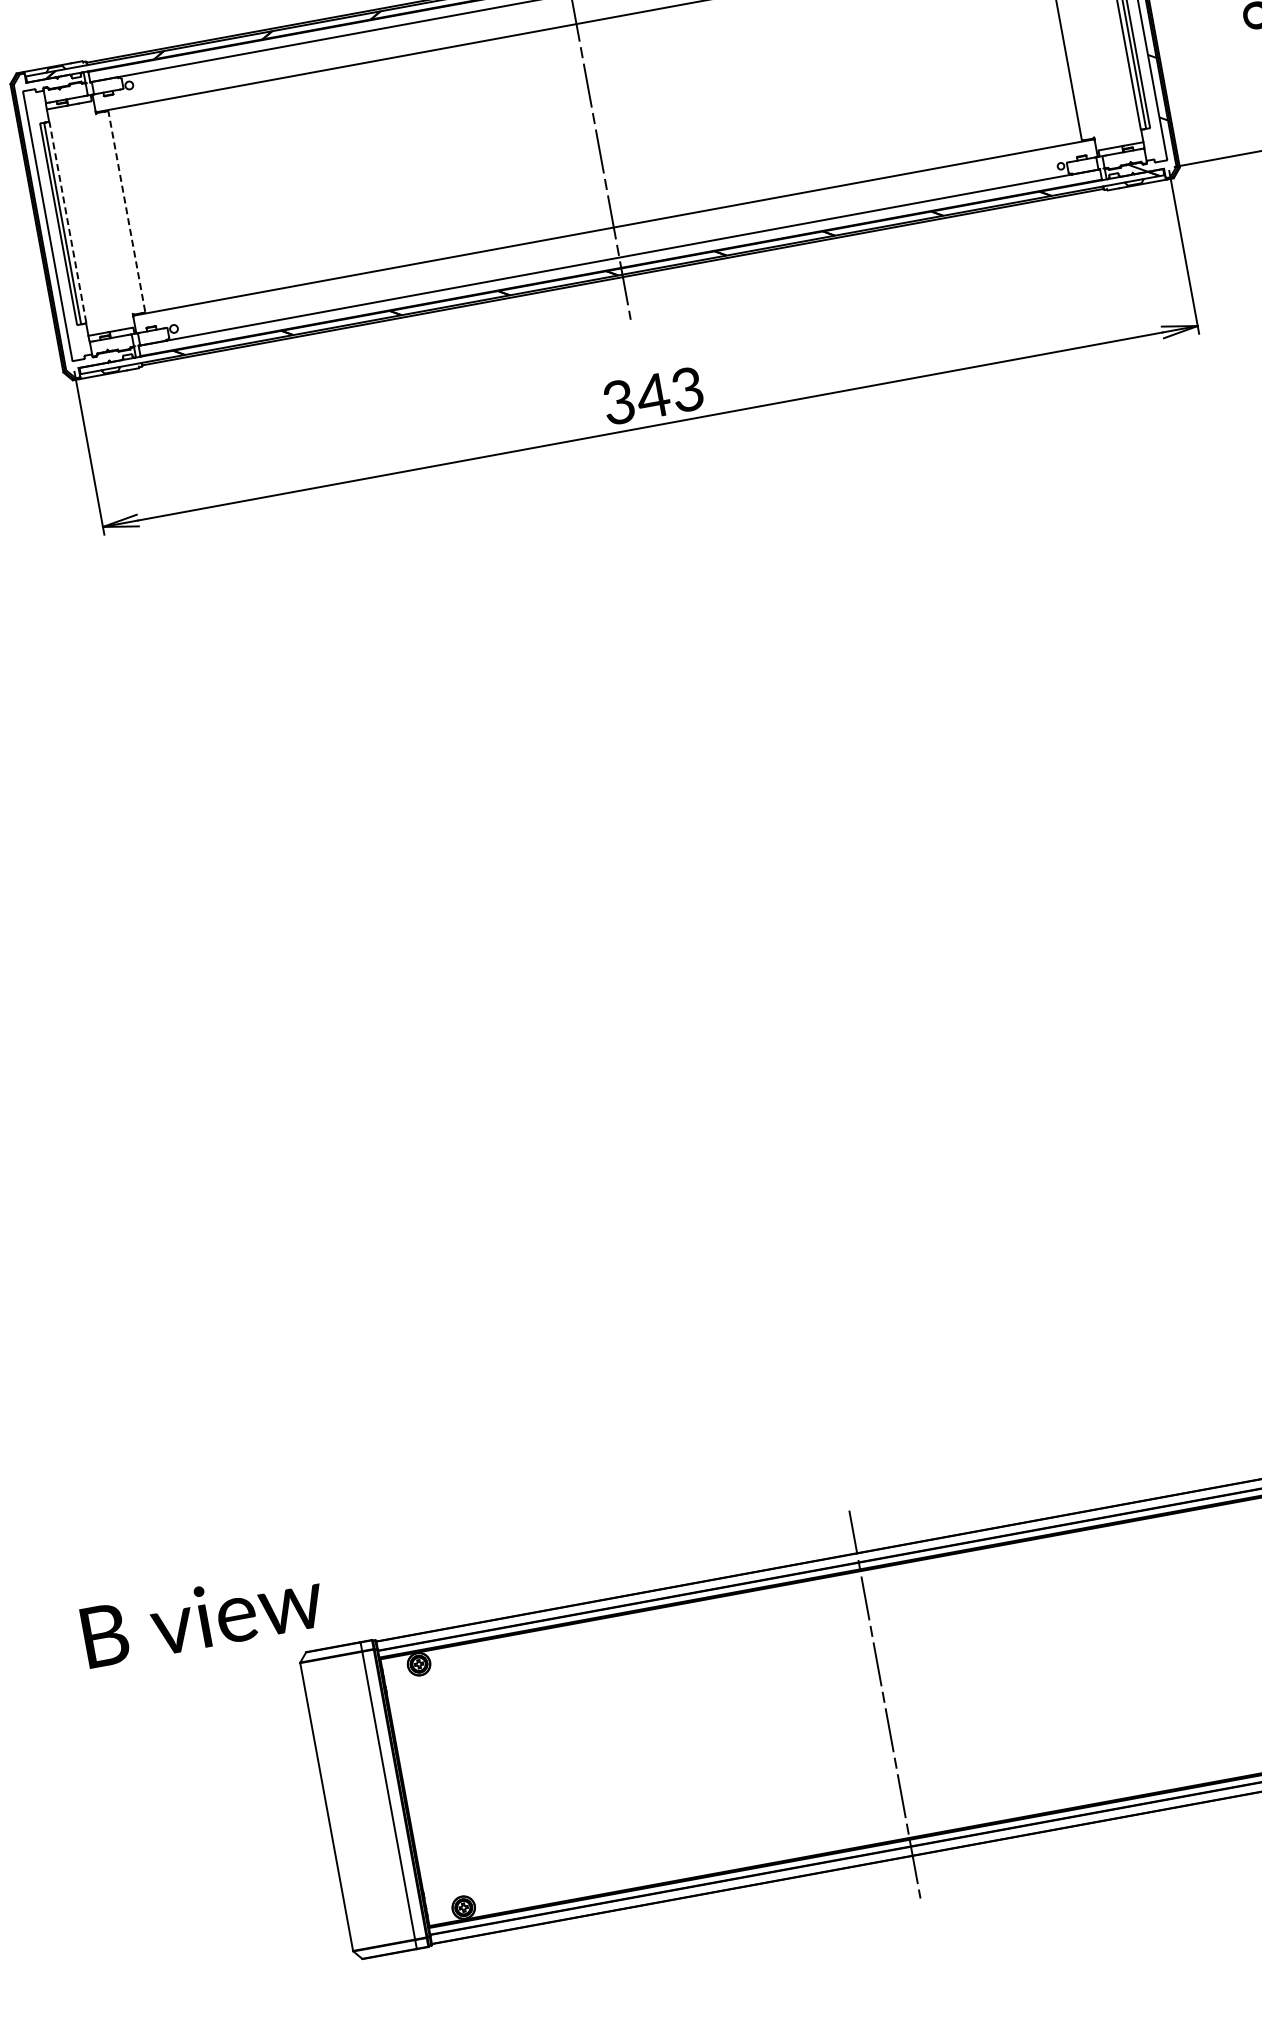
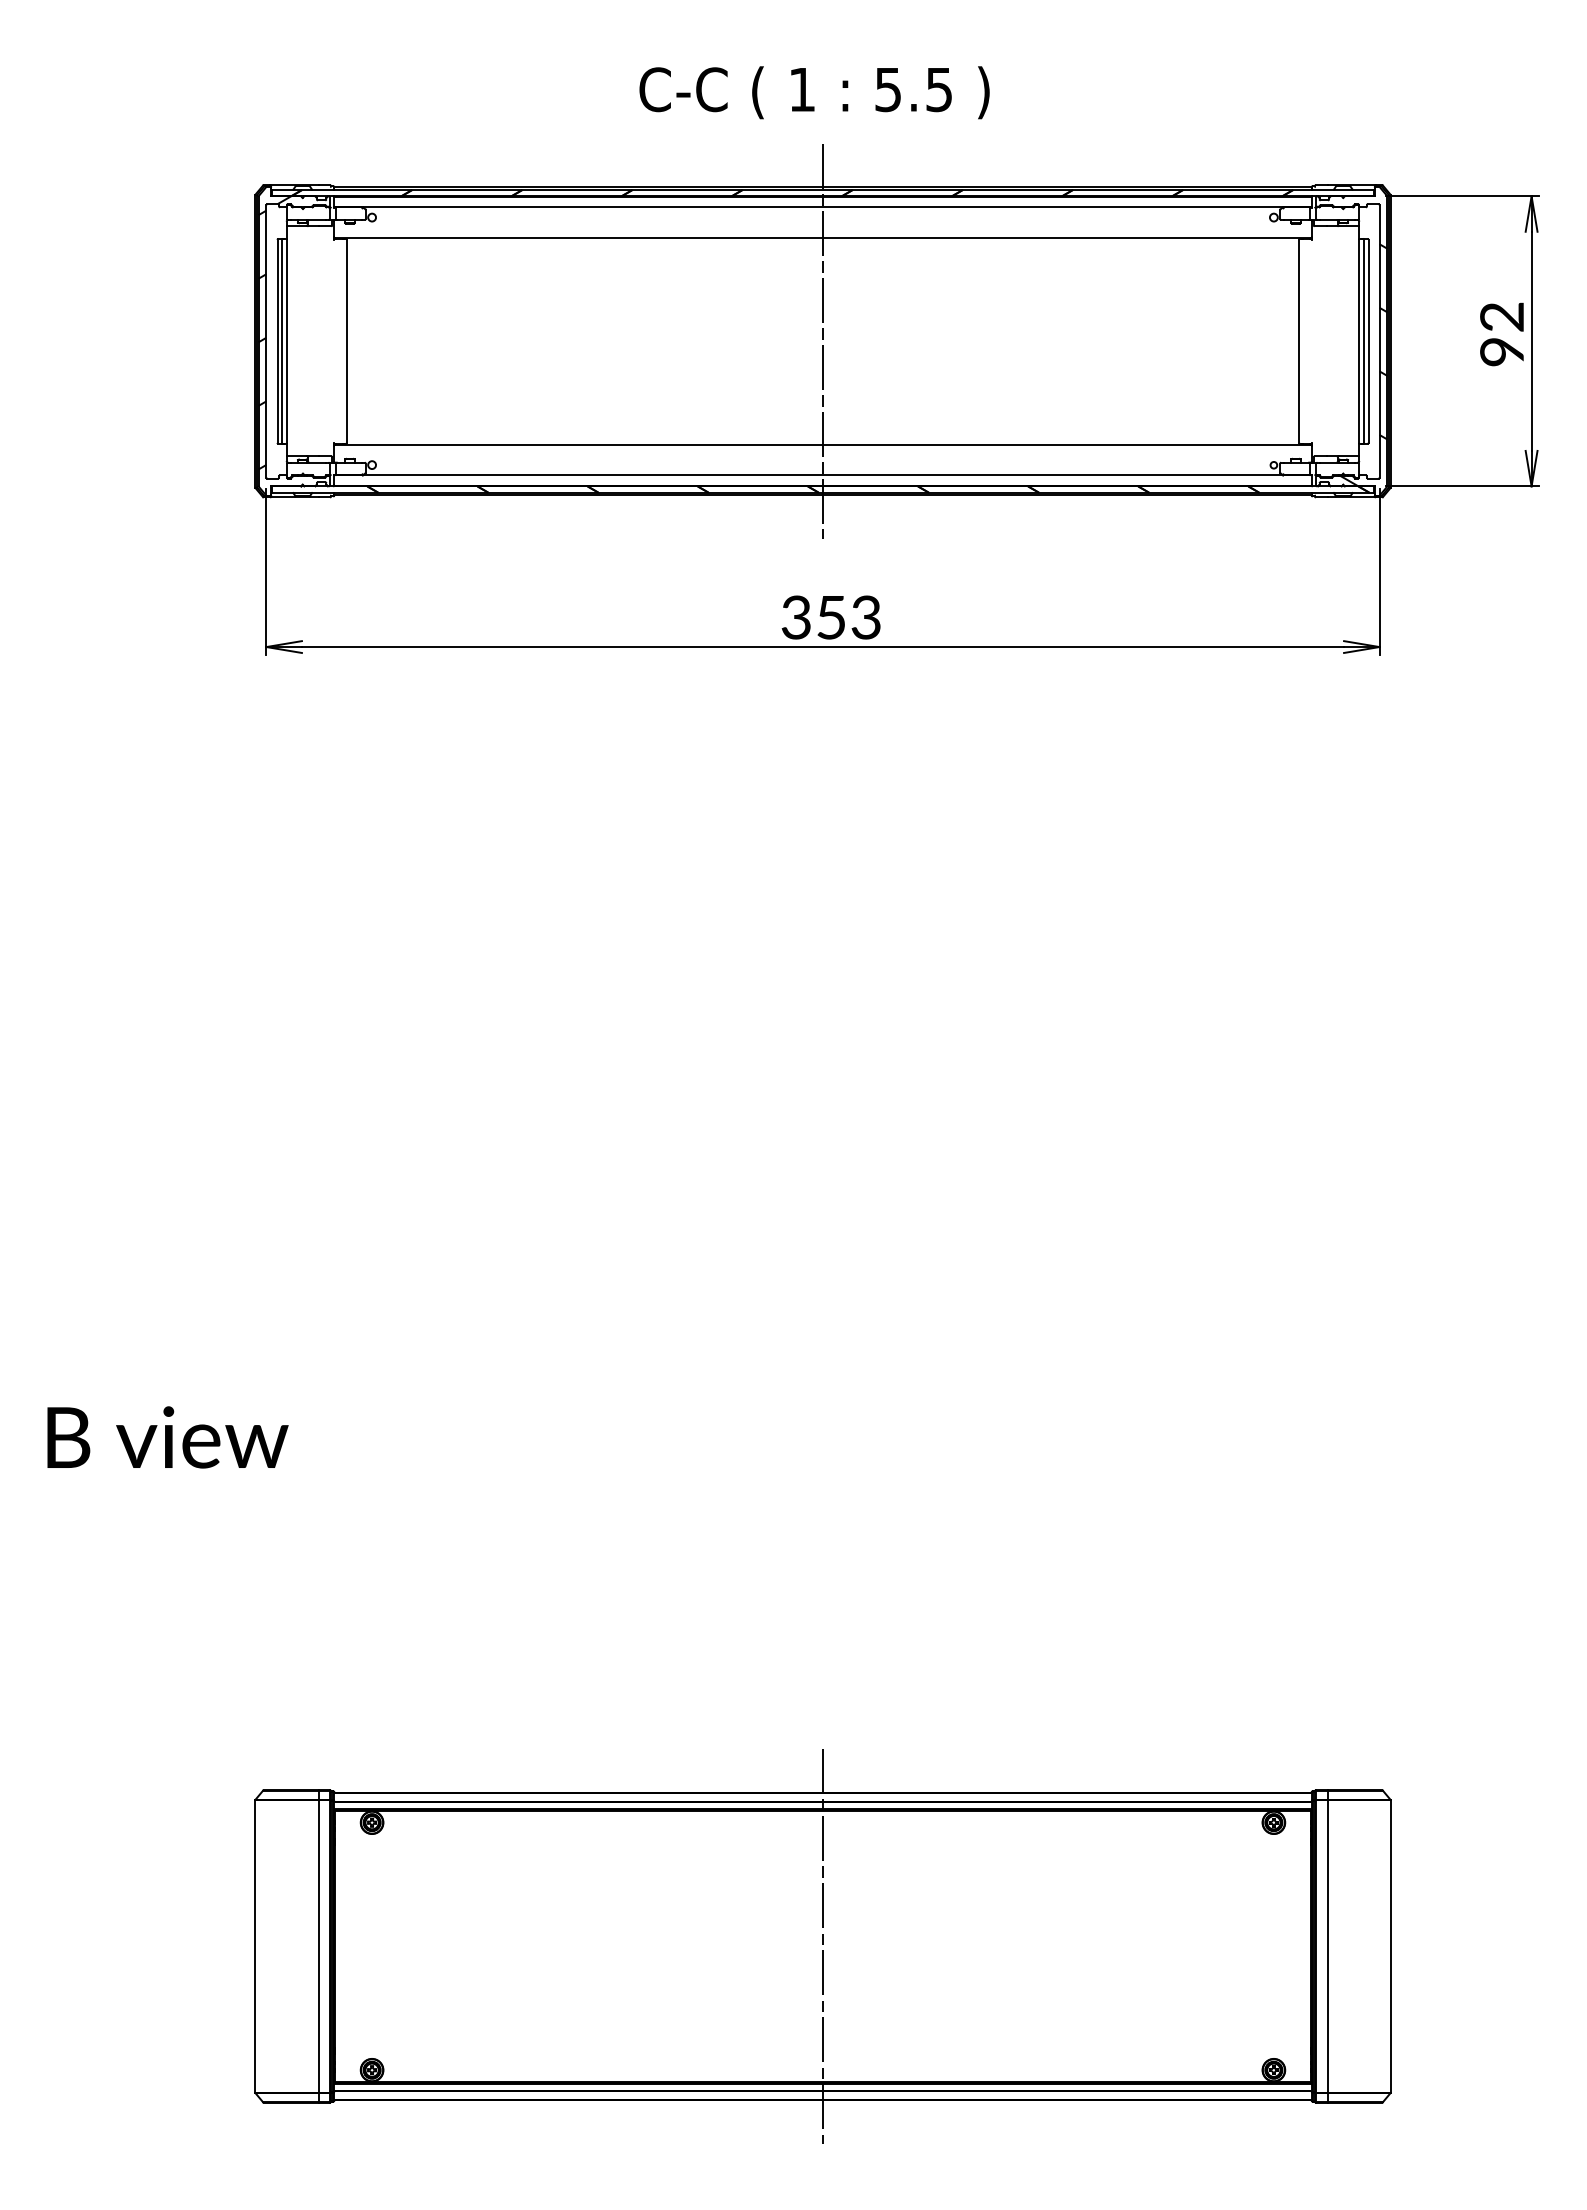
line: (126, 211) -> (346, 341), dashed -> solid
hatch: (54, 216) -> (274, 332), added
line: (67, 222) -> (286, 341), dashed -> solid
text: (652, 396) -> (830, 617), 343 -> 353
text: (202, 1617) -> (167, 1437), moved

